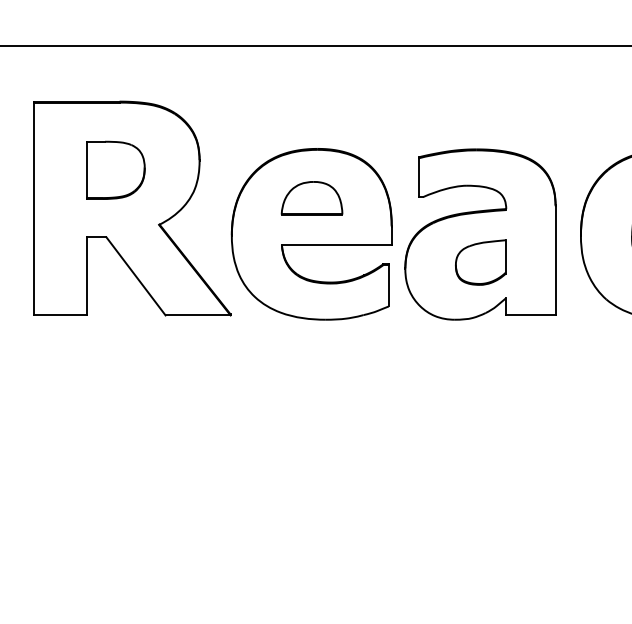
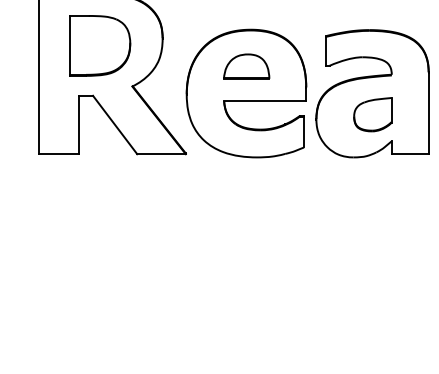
part: (115, 169) -> (99, 45), size x1.4

